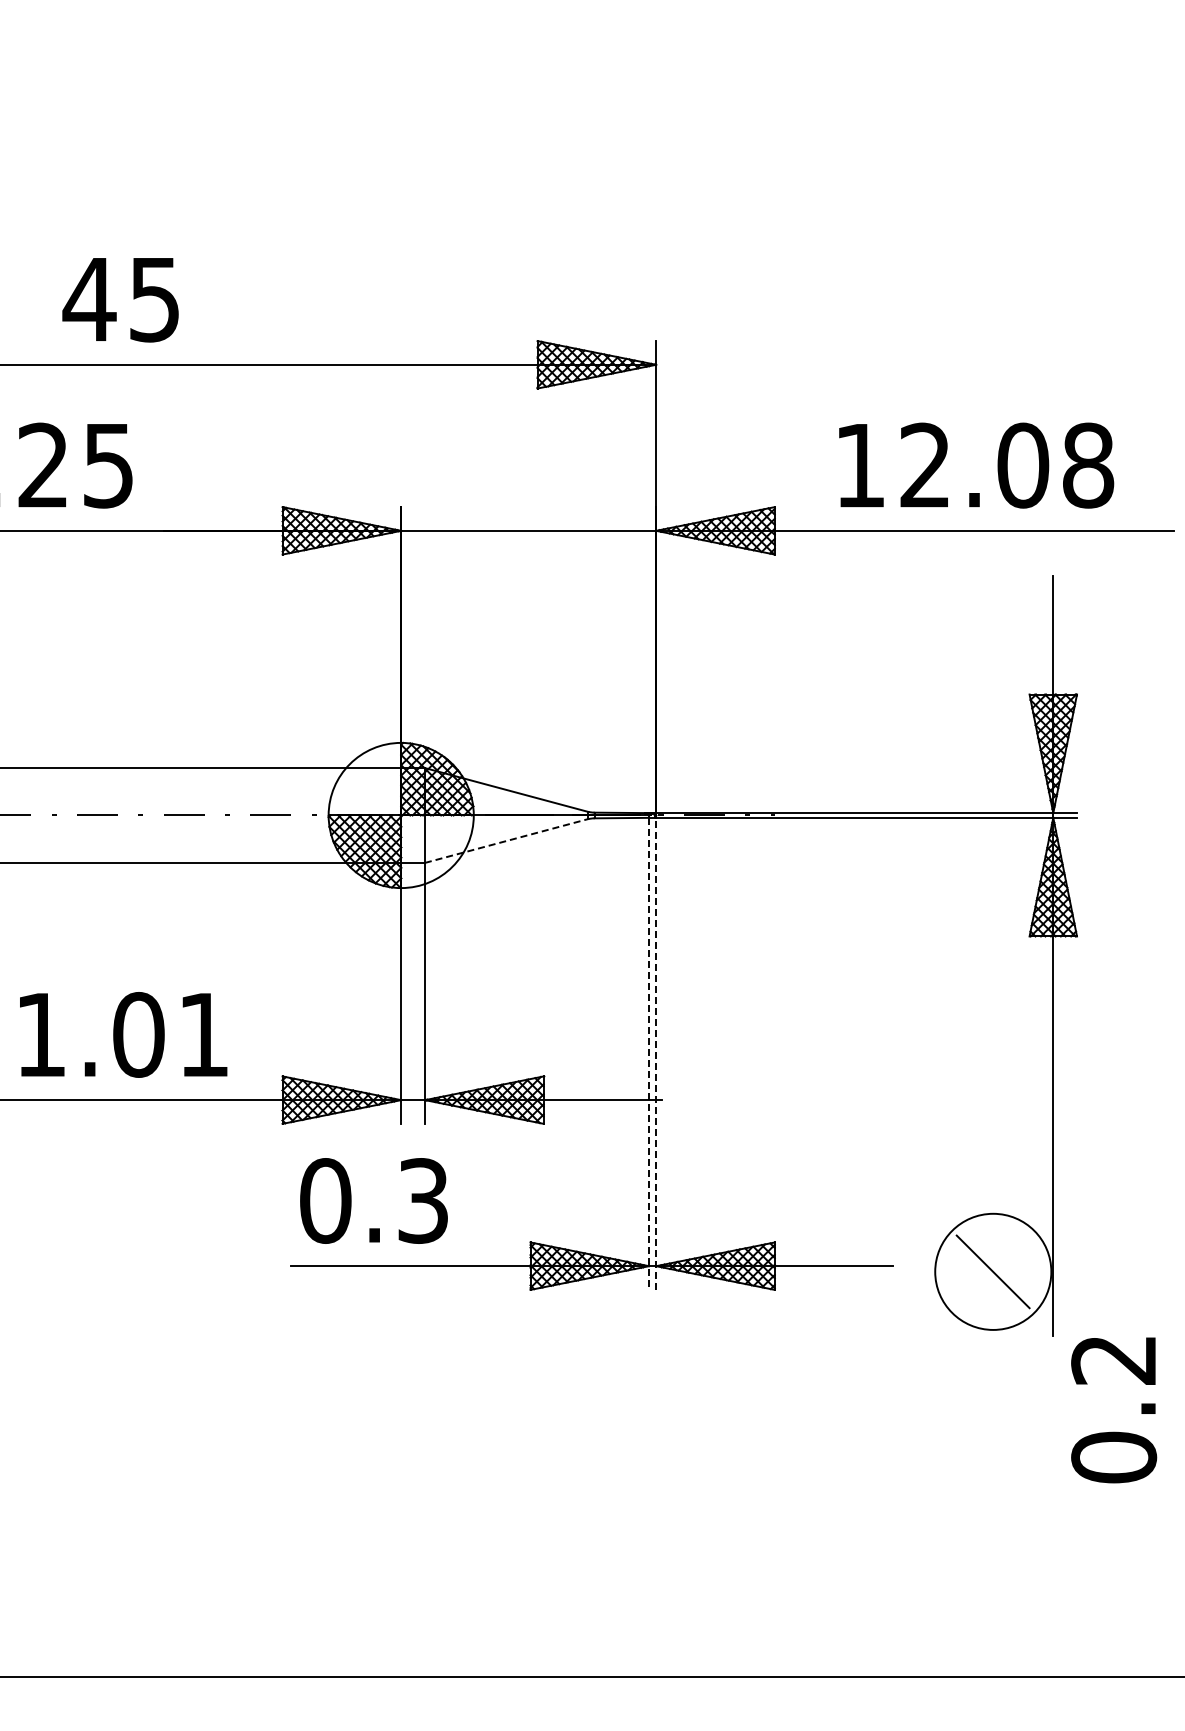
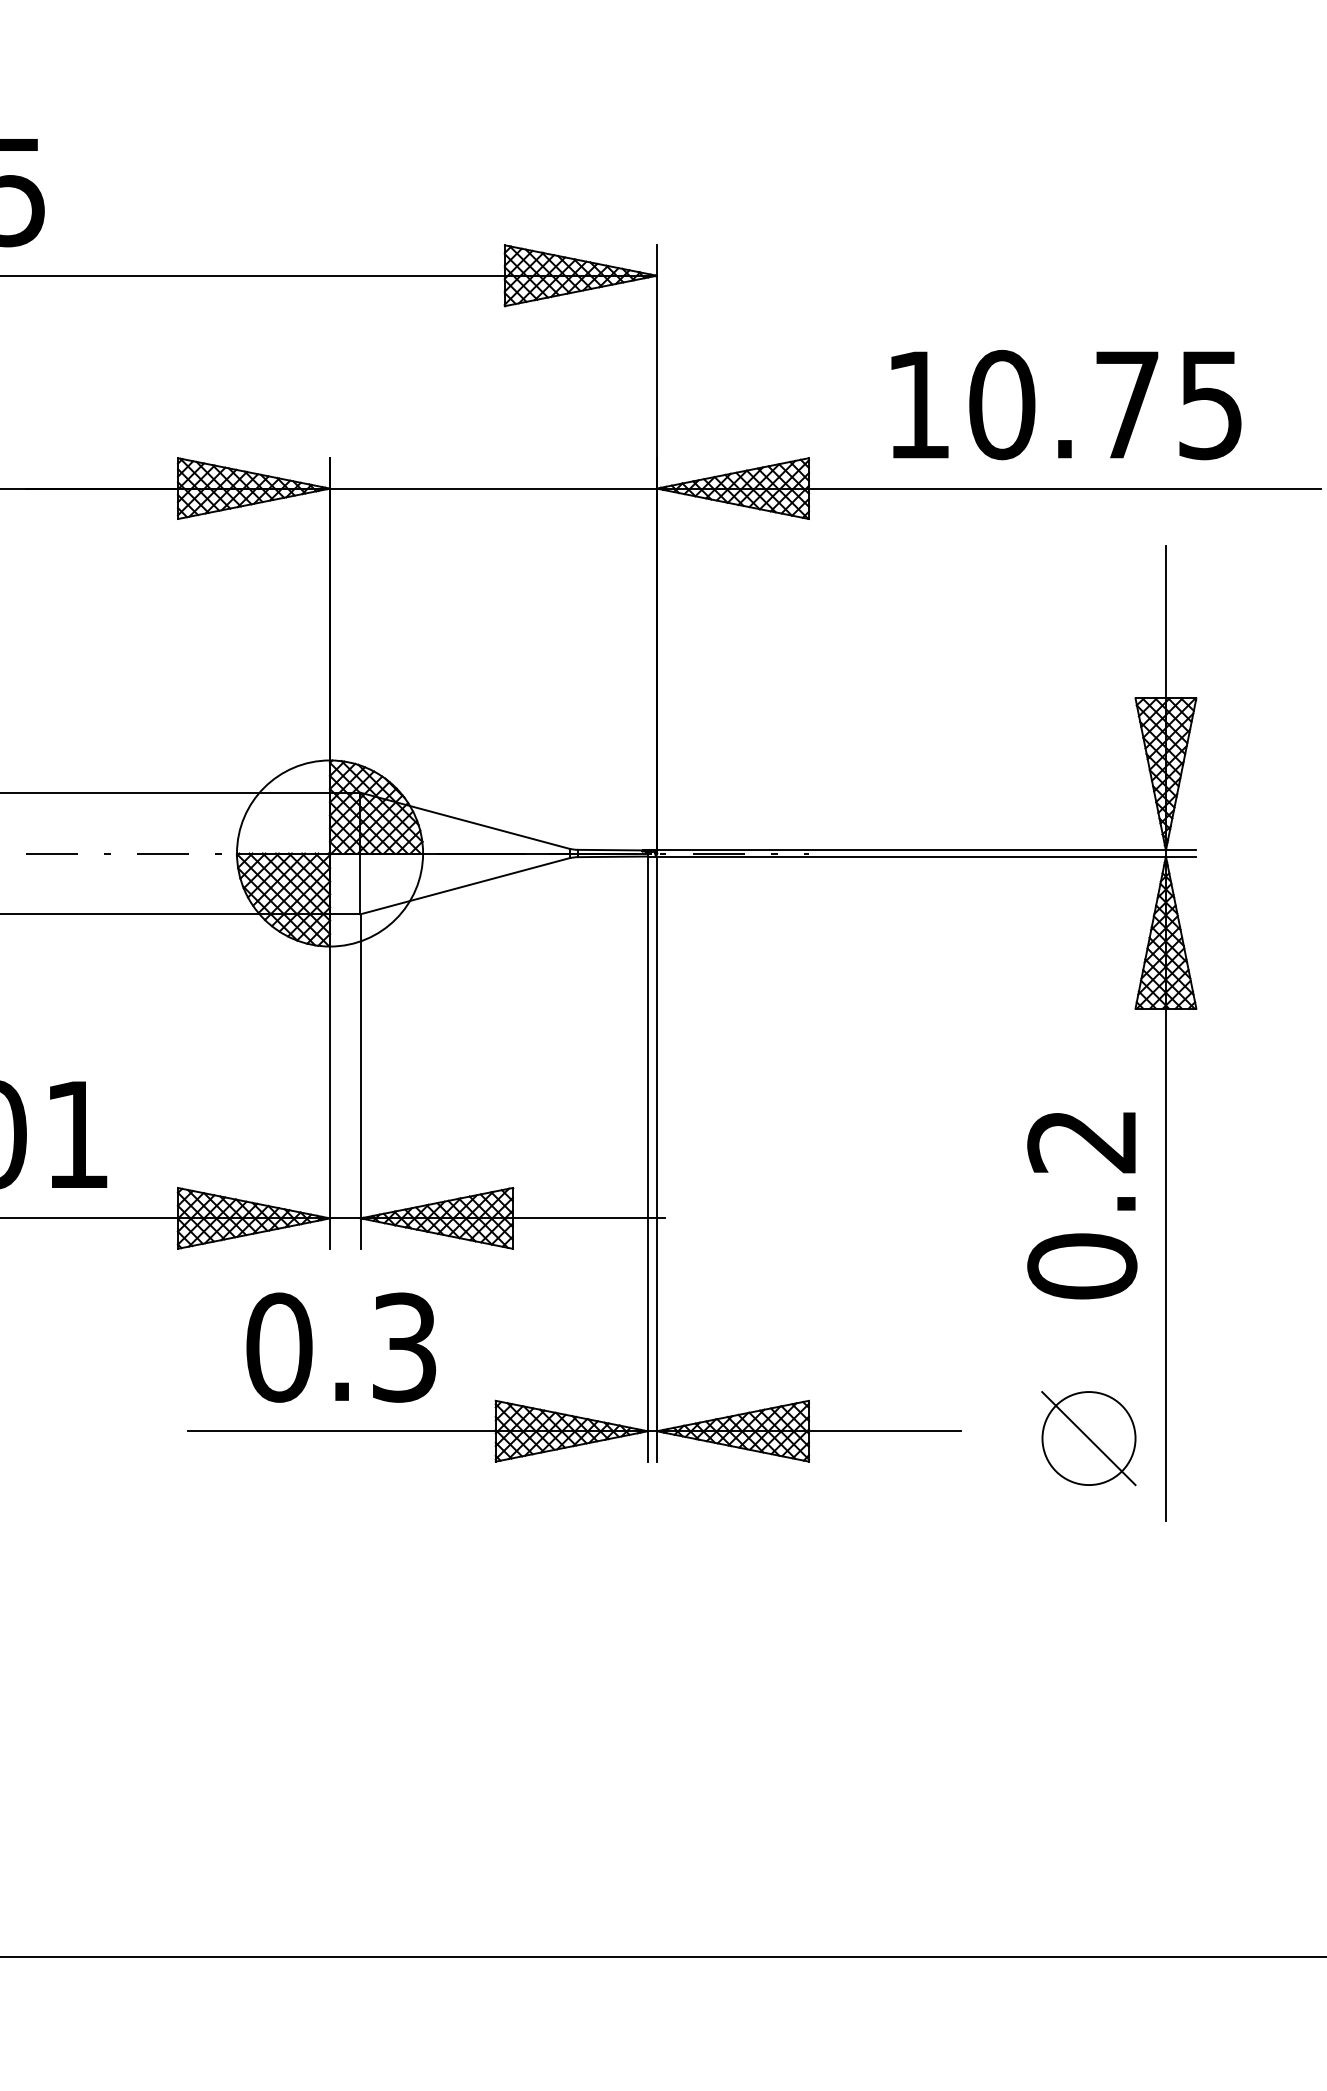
text: (1007, 465) -> (1107, 404), 12.08 -> 10.75
line: (506, 840) -> (464, 885), dashed -> solid
line: (656, 1053) -> (657, 1158), dashed -> solid
line: (649, 1054) -> (648, 1159), dashed -> solid
text: (373, 1200) -> (340, 1347), moved
circle: (993, 1271) -> (1089, 1438), size x0.62
text: (1114, 1410) -> (1082, 1206), moved

